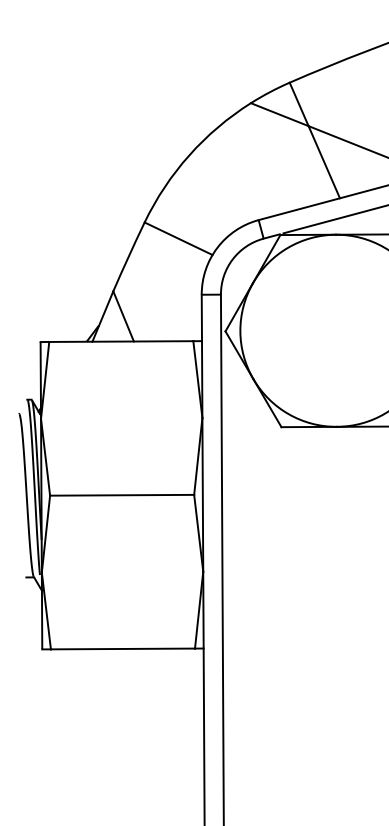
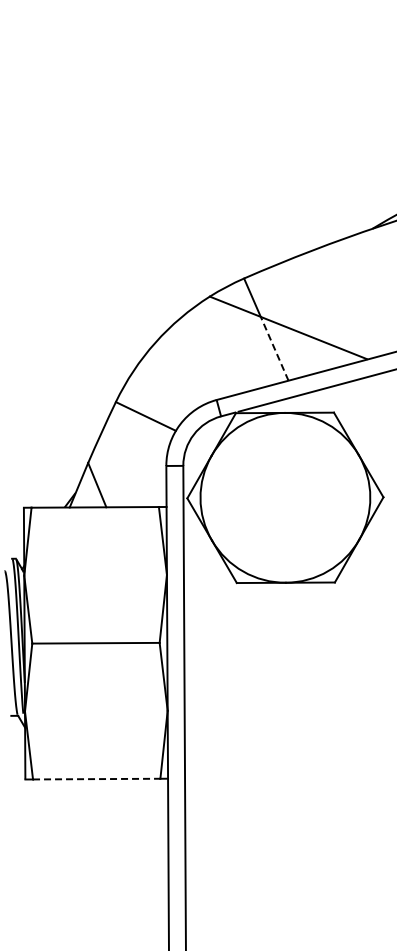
line: (324, 161) -> (274, 348), solid -> dashed
line: (122, 649) -> (96, 779), solid -> dashed

